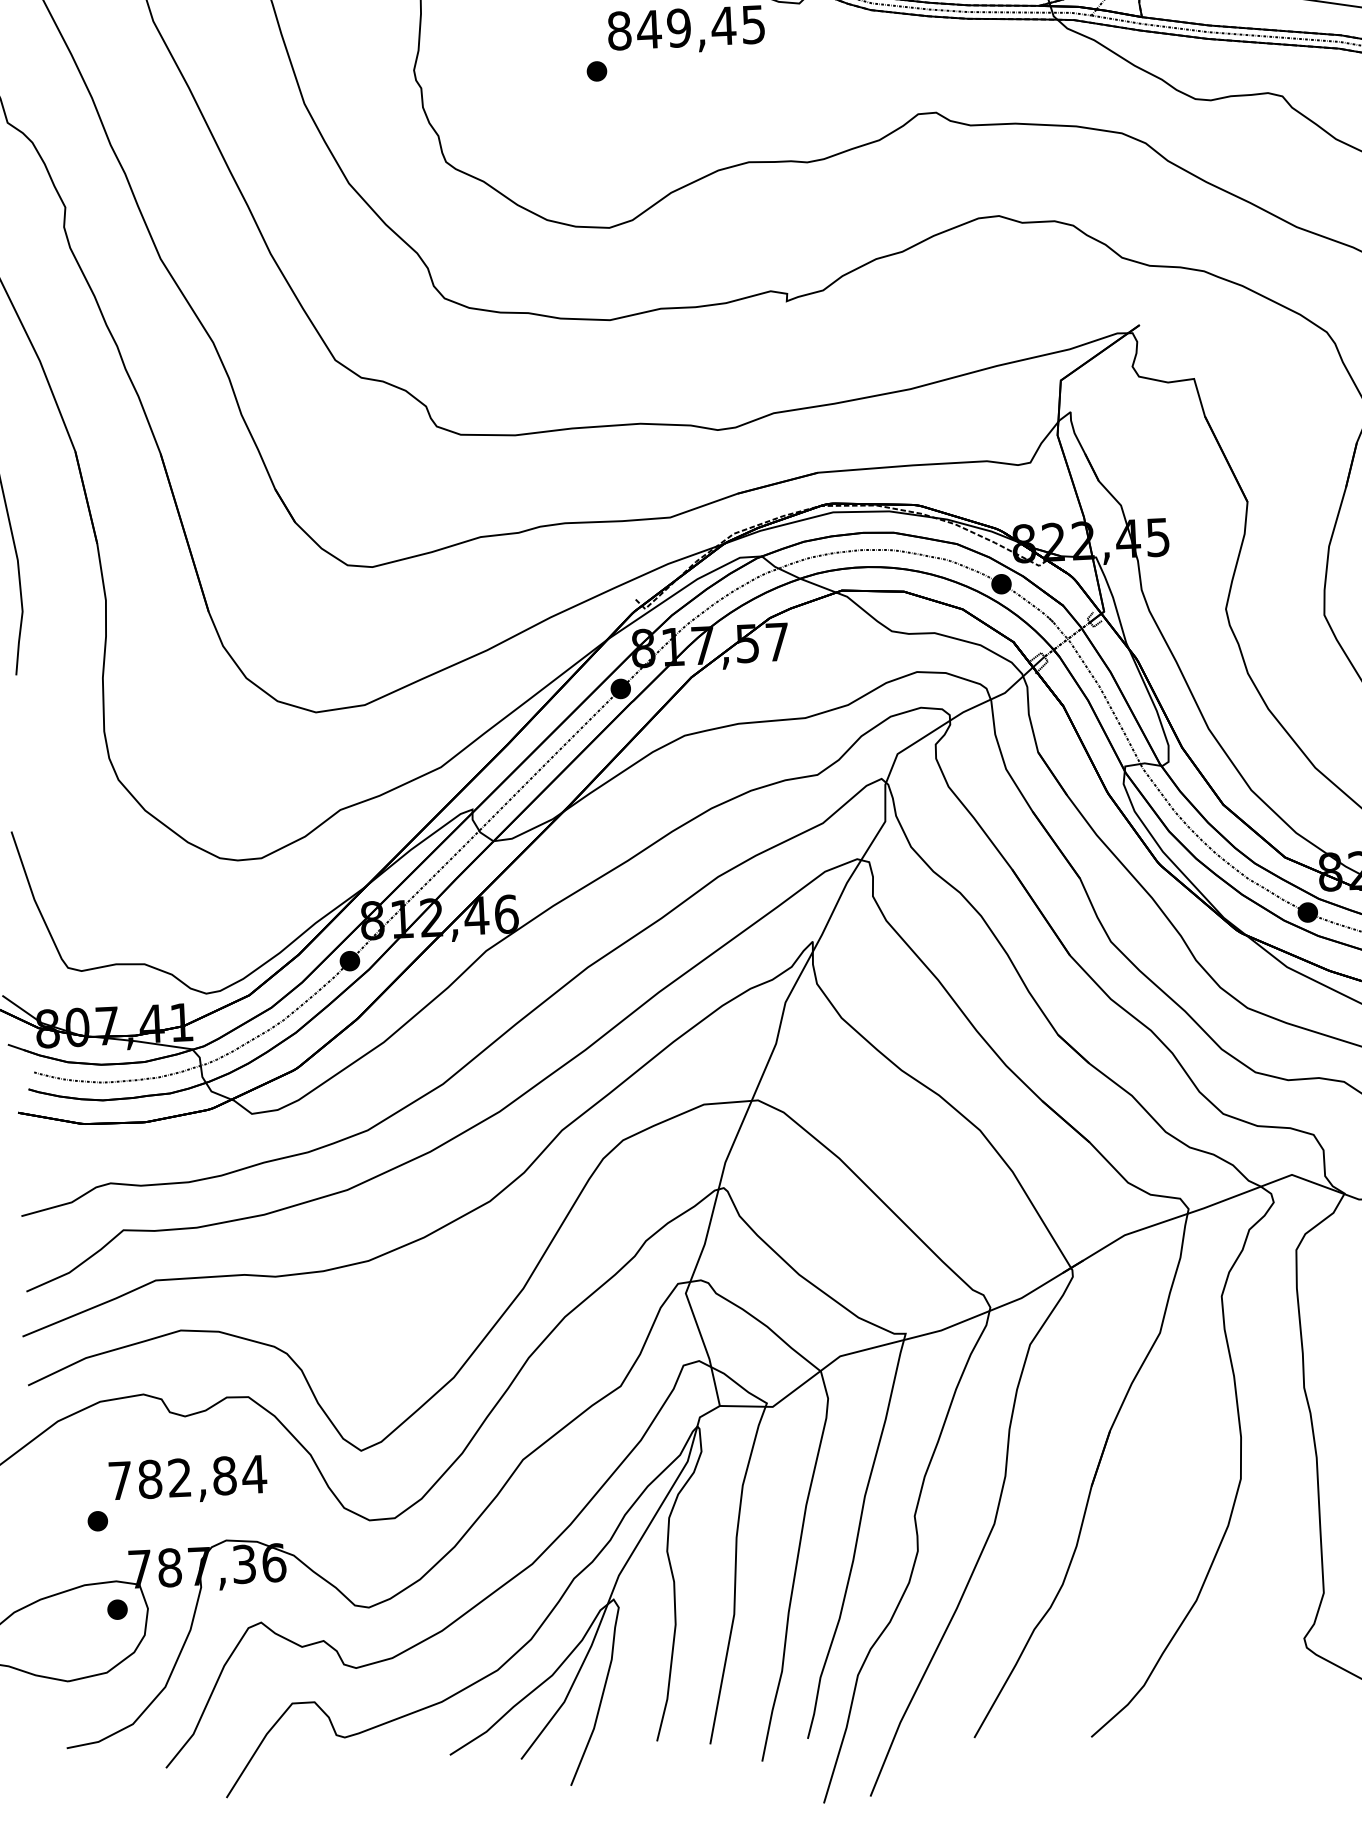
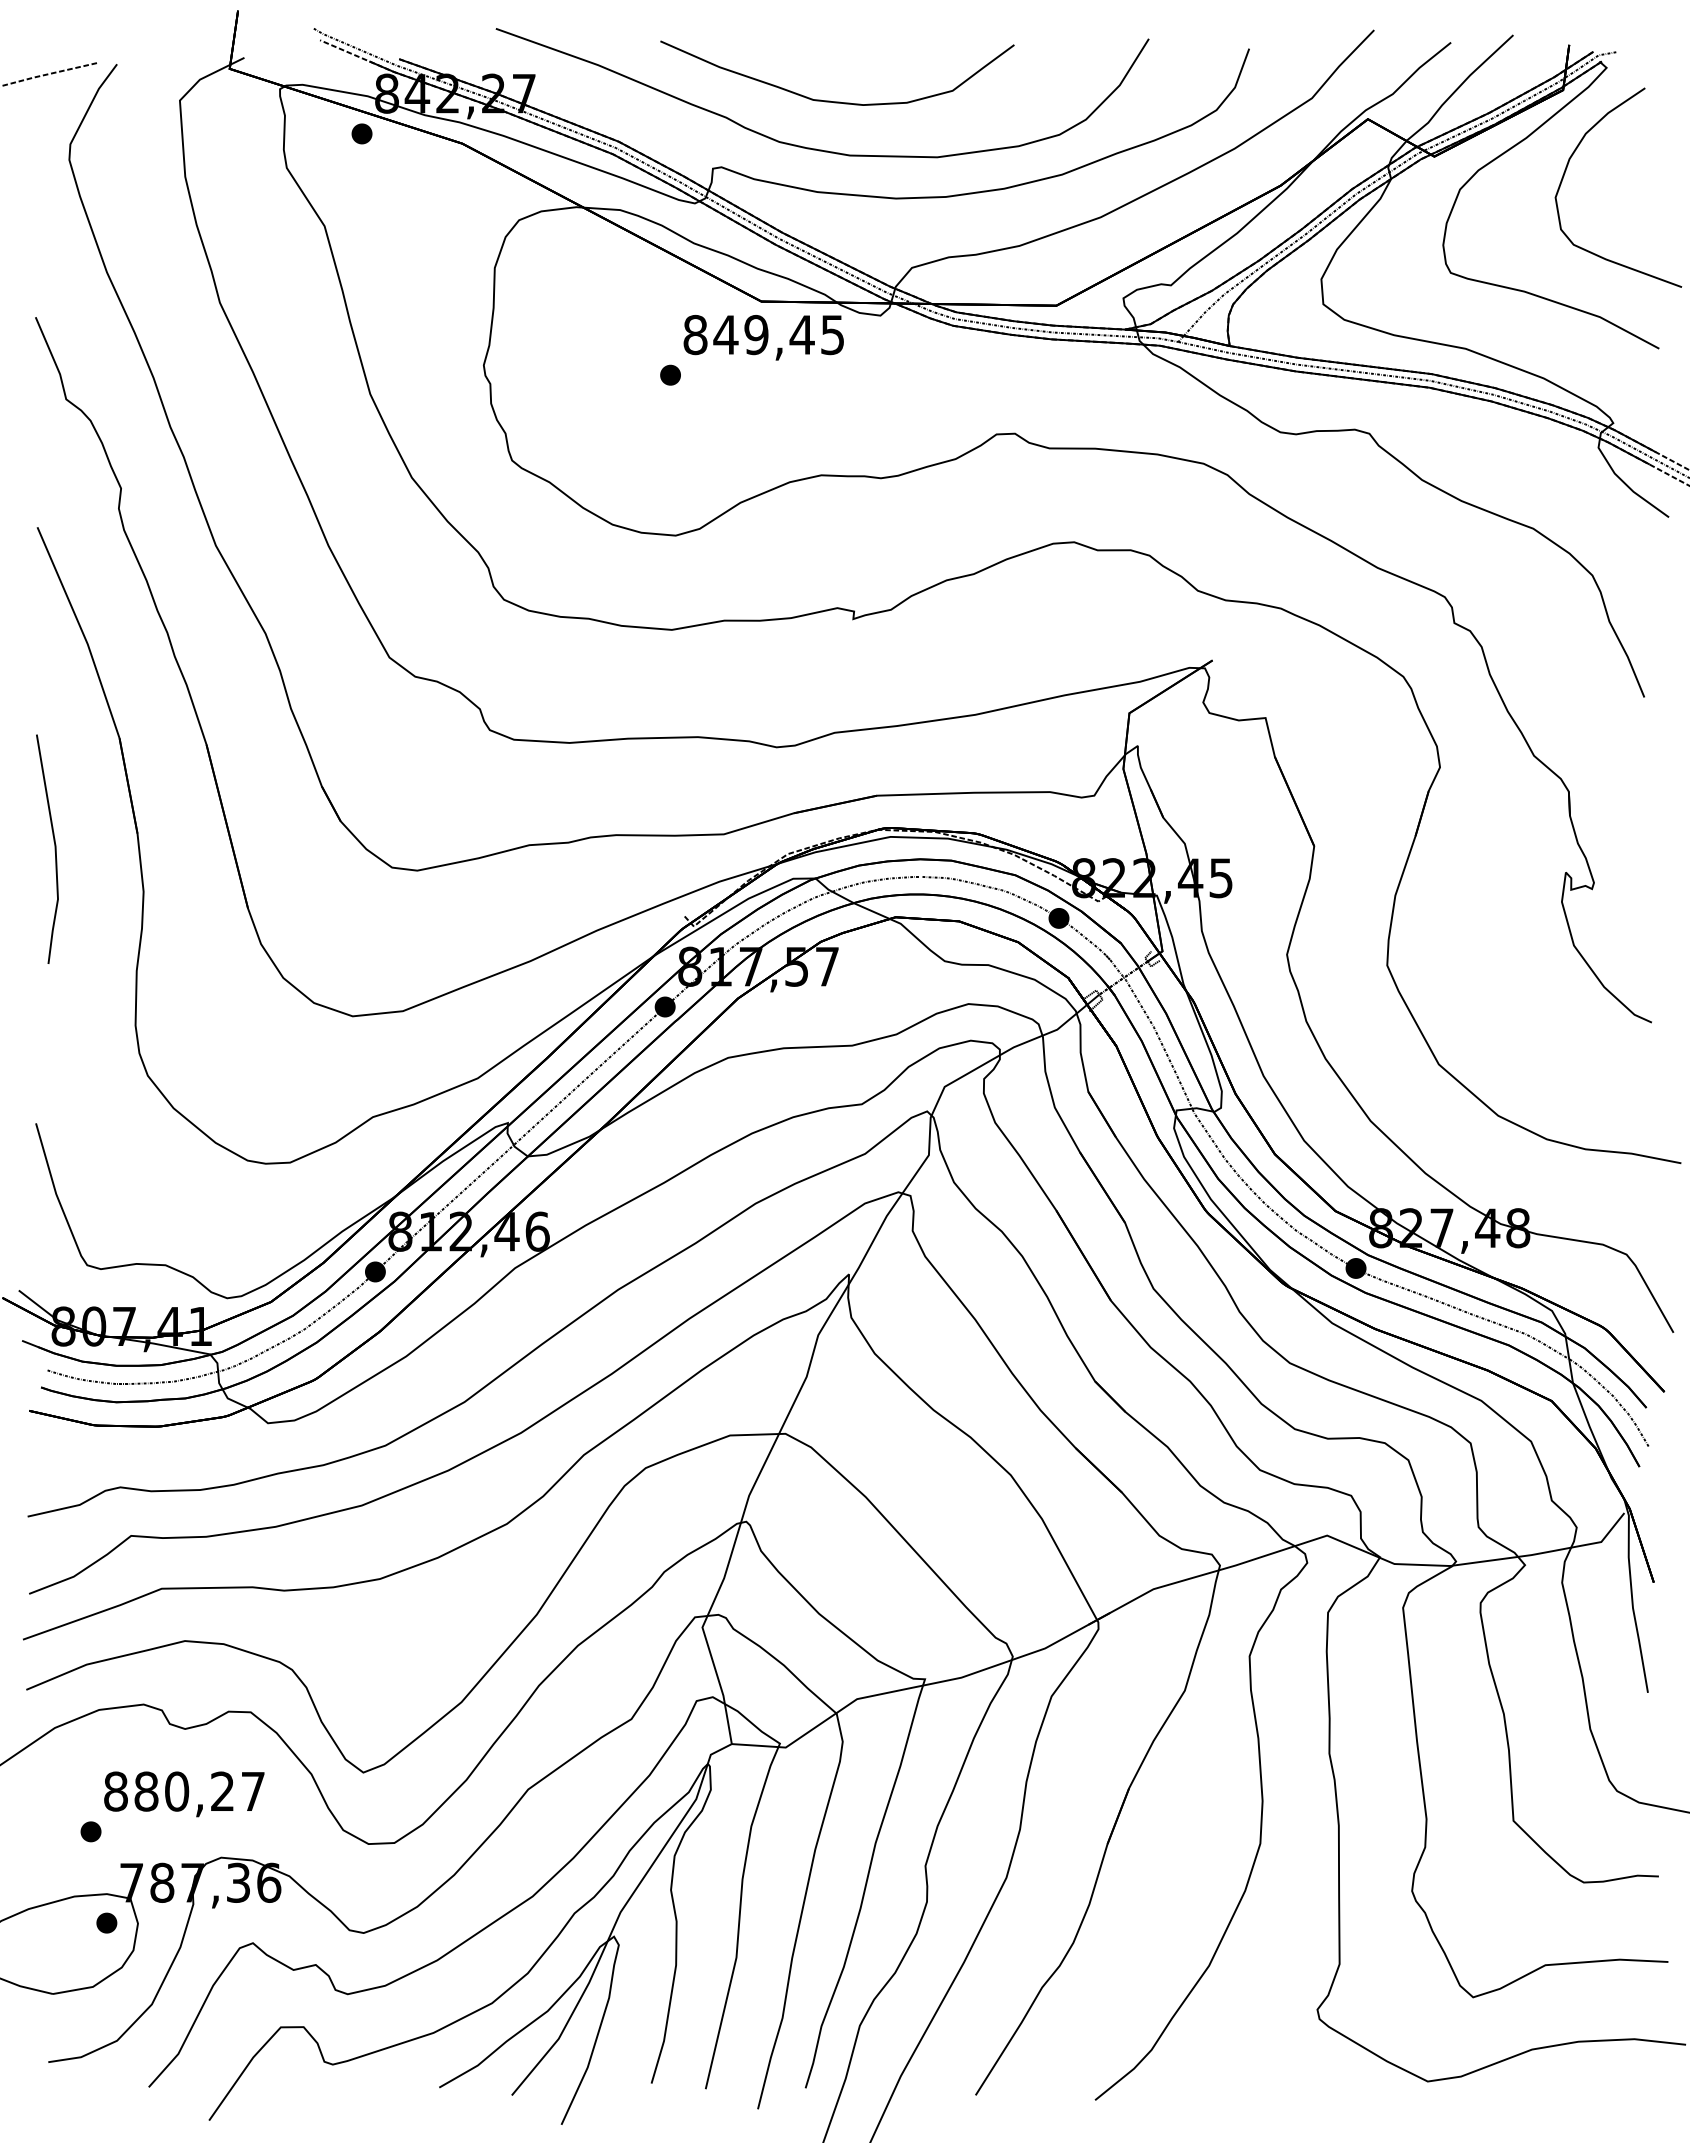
text: (187, 1477) -> (184, 1791), 782,84 -> 880,27

